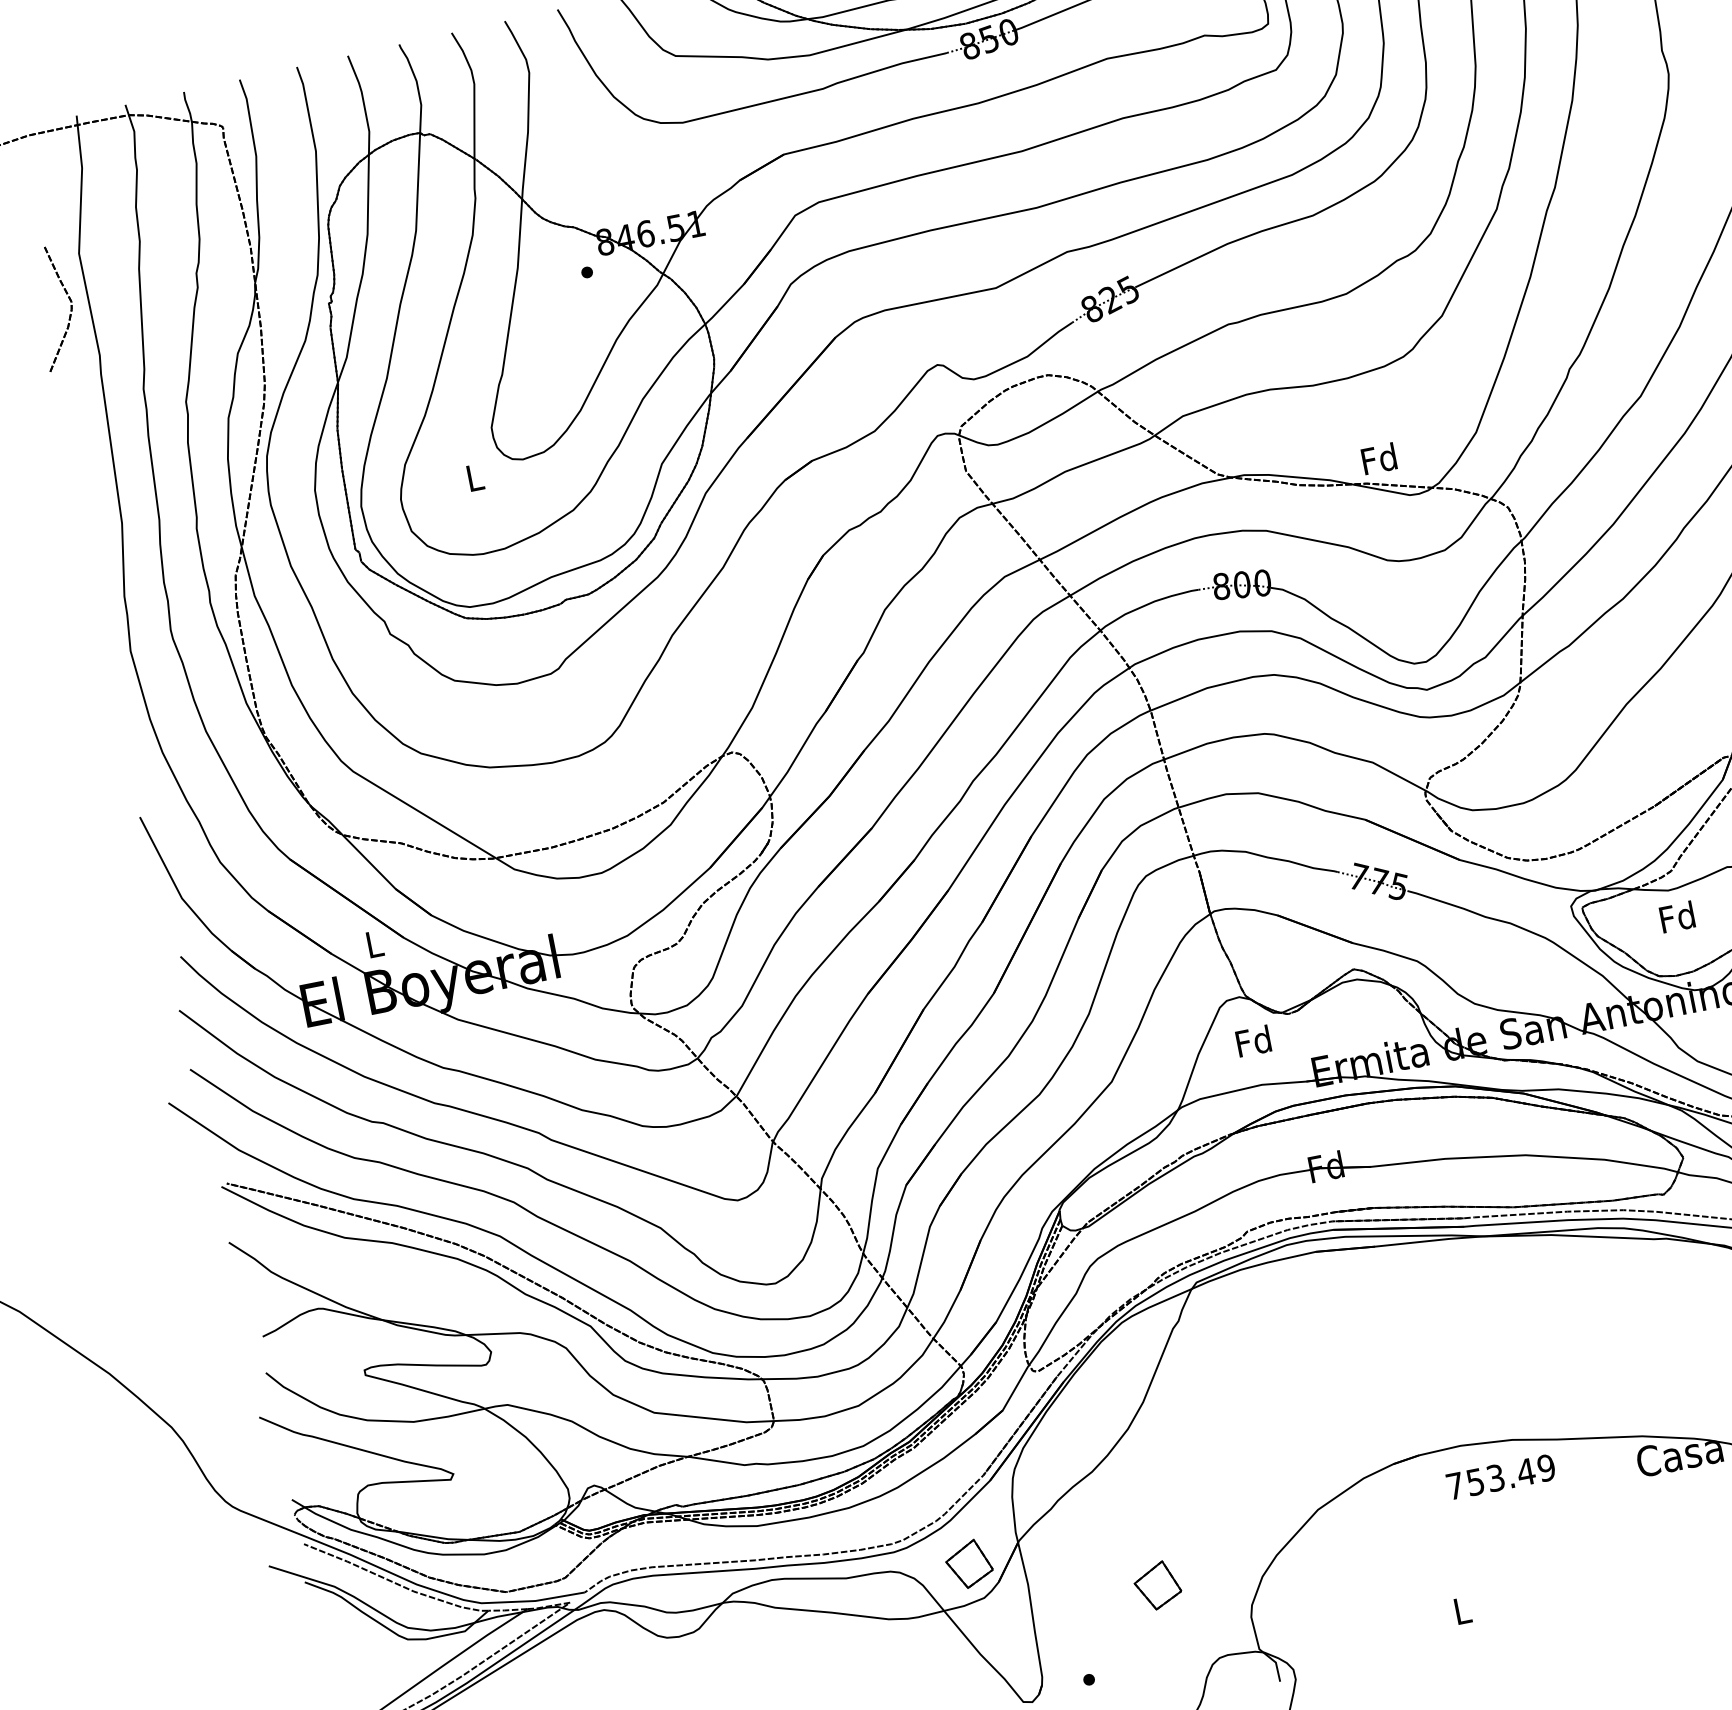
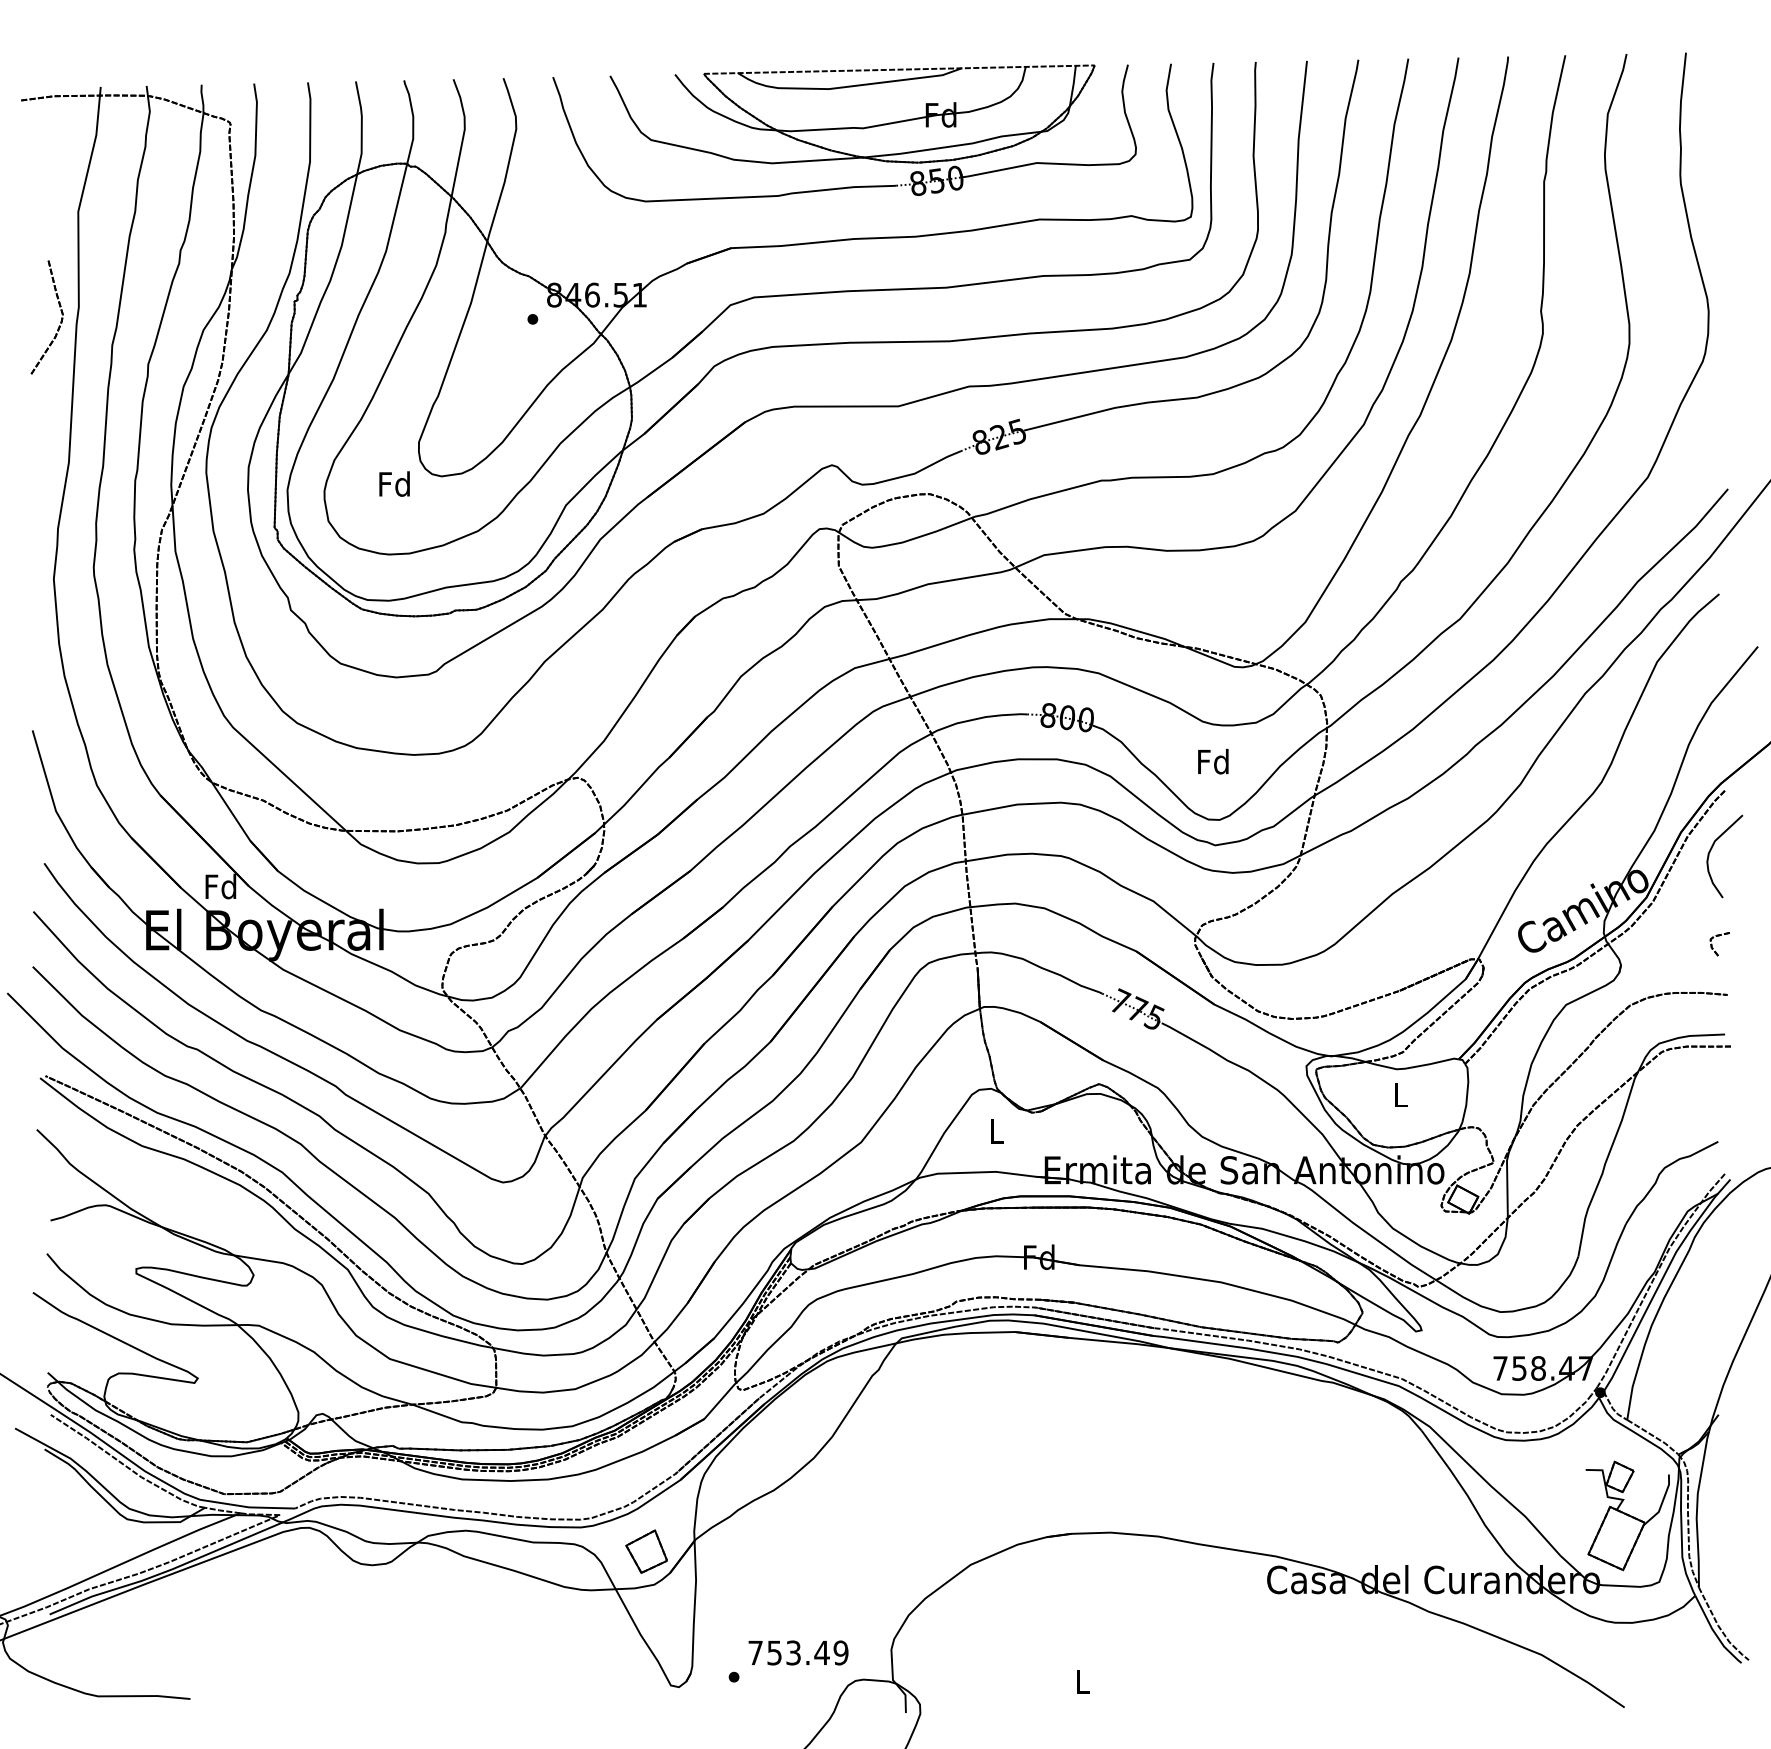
part: (70, 309) -> (60, 321), moved
text: (1379, 458) -> (1213, 761), moved
text: (474, 476) -> (394, 483), L -> Fd
text: (1677, 916) -> (1400, 1094), Fd -> L
text: (373, 944) -> (220, 886), L -> Fd
text: (1253, 1040) -> (996, 1130), Fd -> L
text: (1500, 1476) -> (798, 1652), moved
part: (1157, 1585) -> (812, 1604), removed

